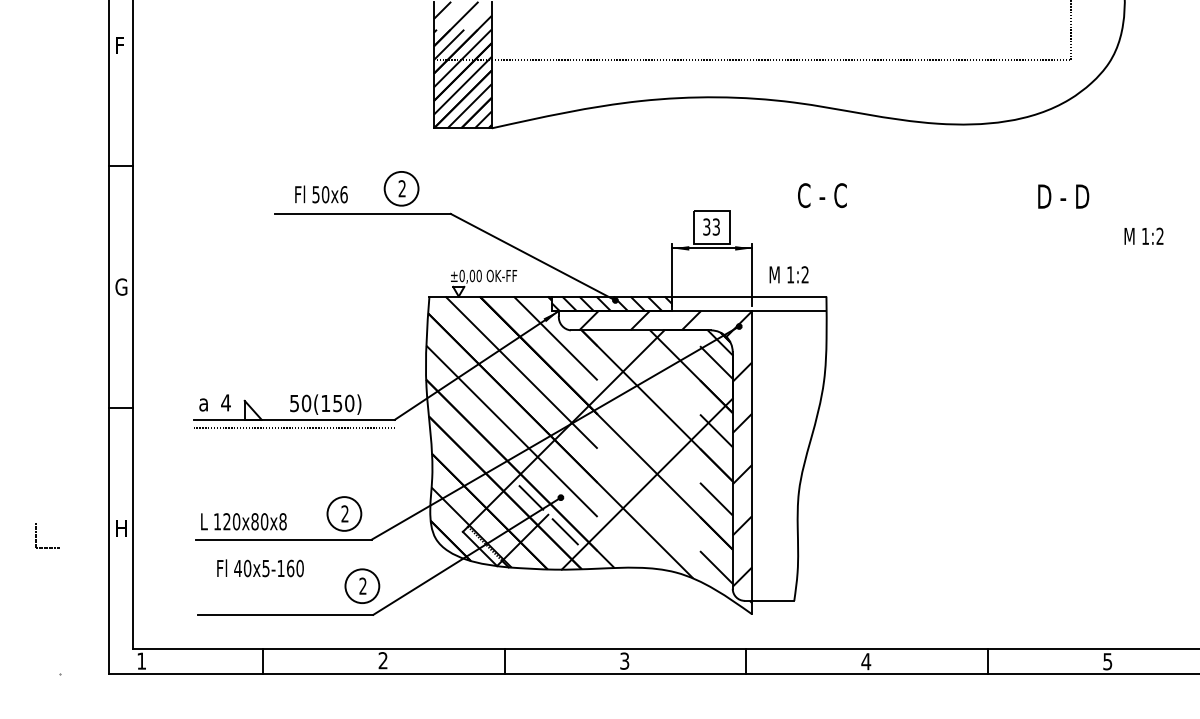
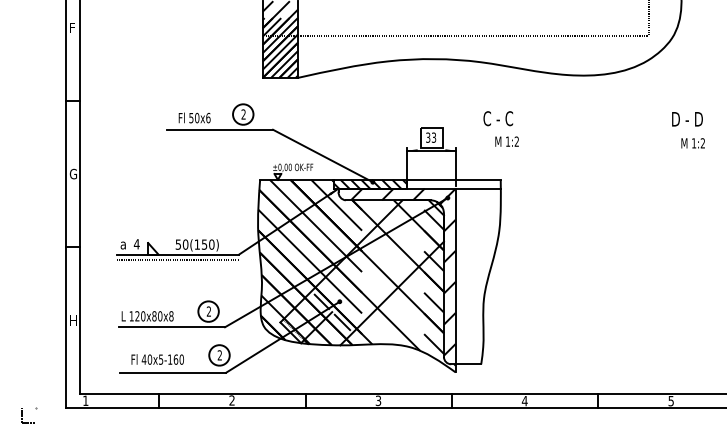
text: (1063, 196) -> (687, 119), moved
text: (788, 274) -> (506, 141), moved
part: (45, 535) -> (27, 415), moved
text: (260, 568) -> (157, 359), moved

